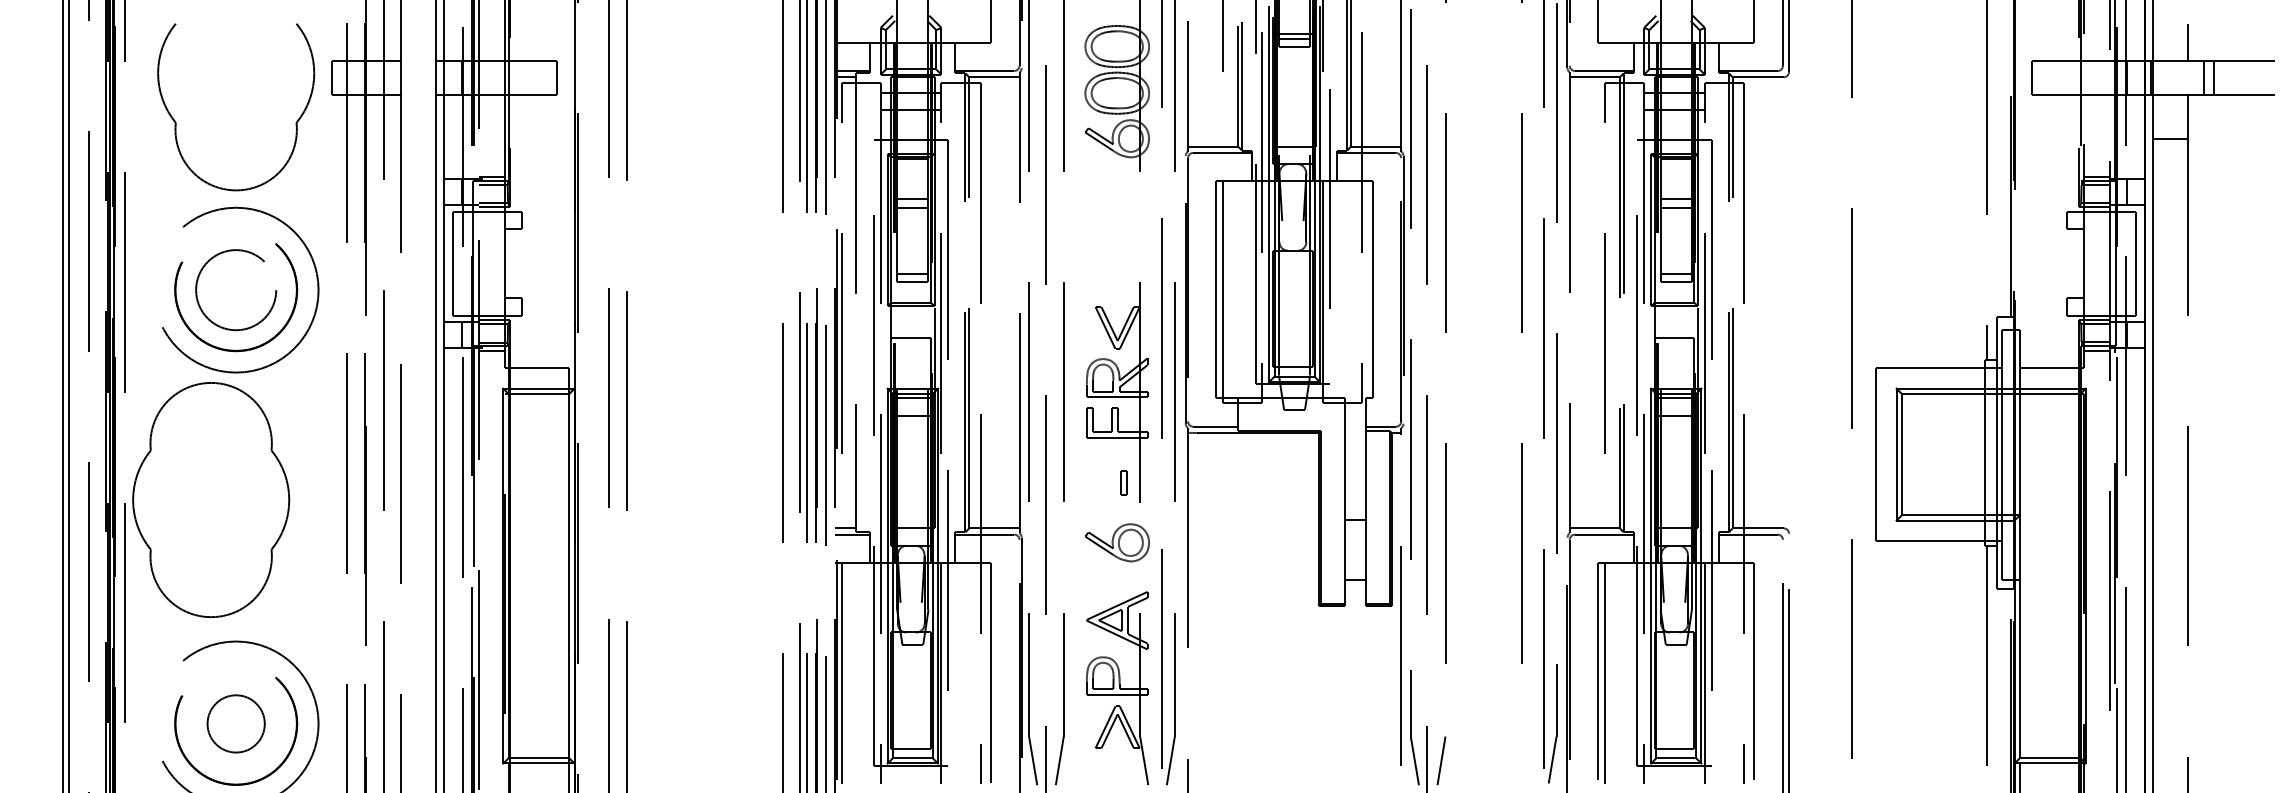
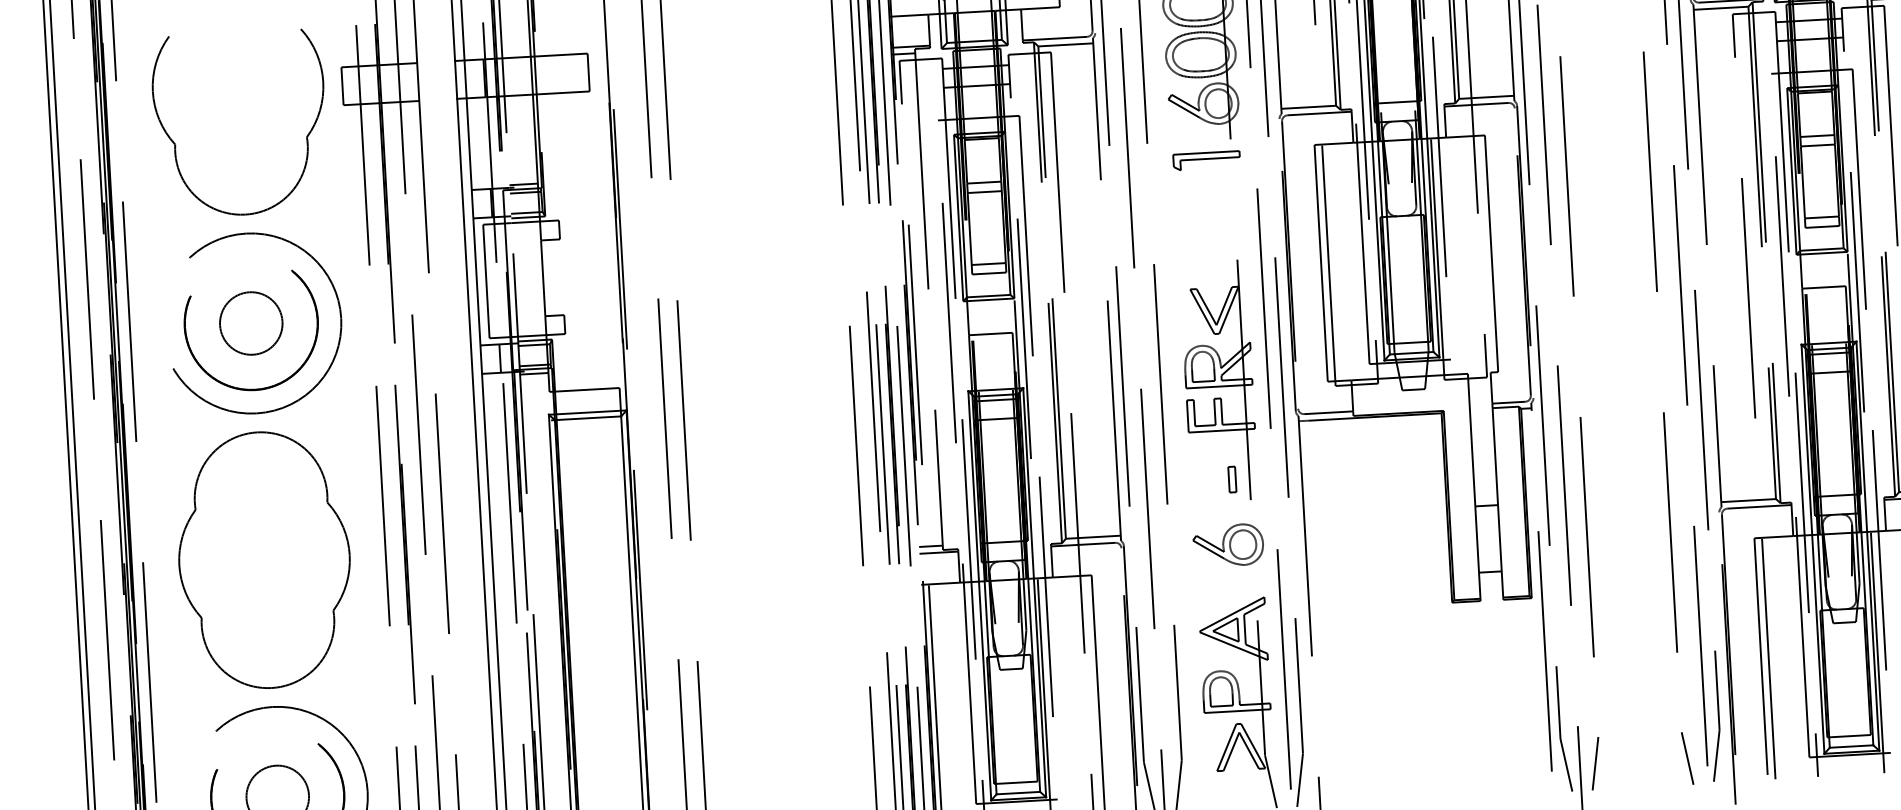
part: (1117, 190) -> (1207, 160), added
circle: (235, 289) -> (250, 322), size x0.71
part: (211, 499) -> (264, 559), moved
line: (1525, 760) -> (1687, 758), added

